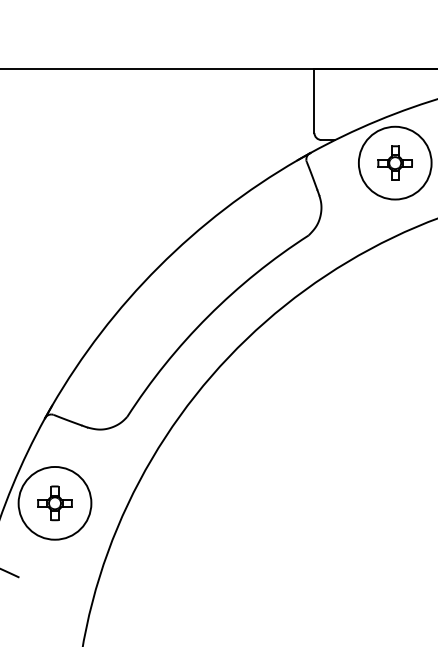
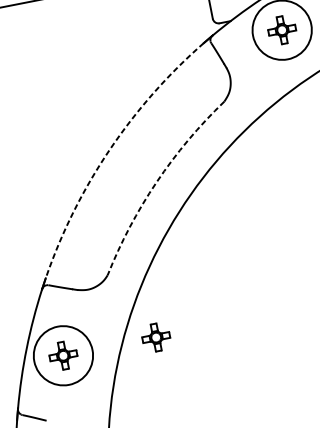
arc: (158, 266) -> (109, 150), solid -> dashed
arc: (208, 316) -> (156, 182), solid -> dashed
part: (170, 503) -> (155, 337), added

